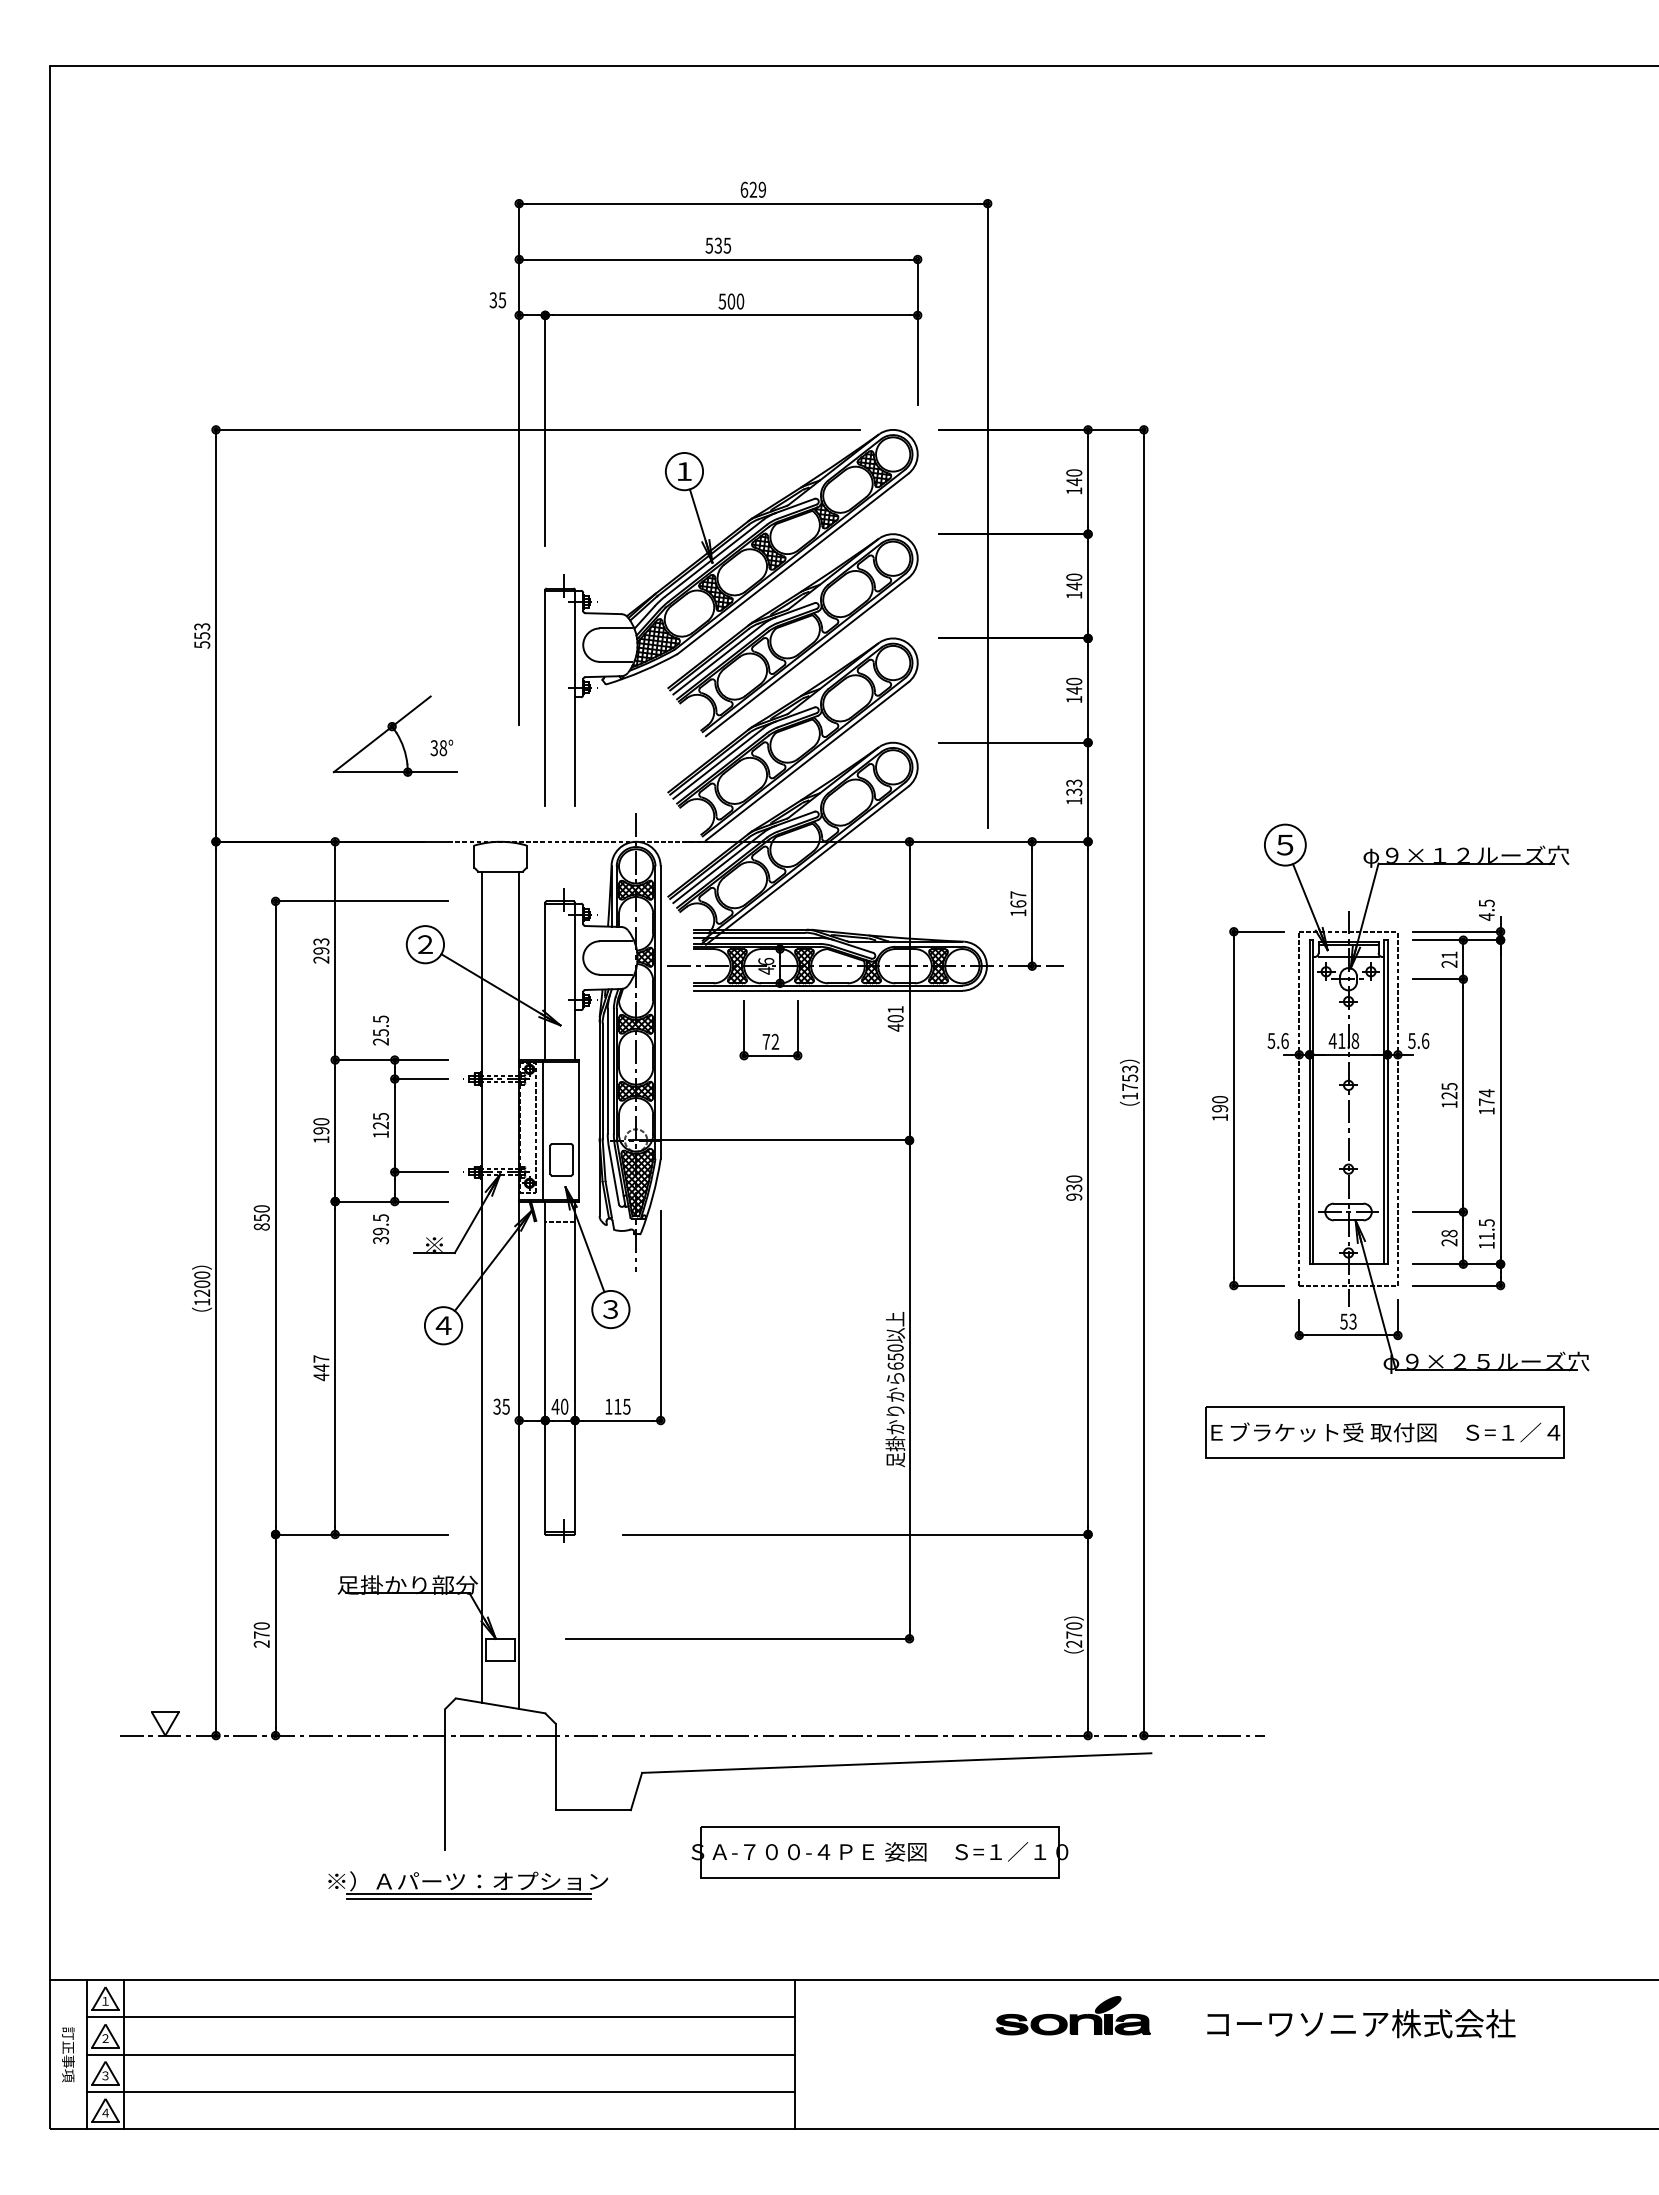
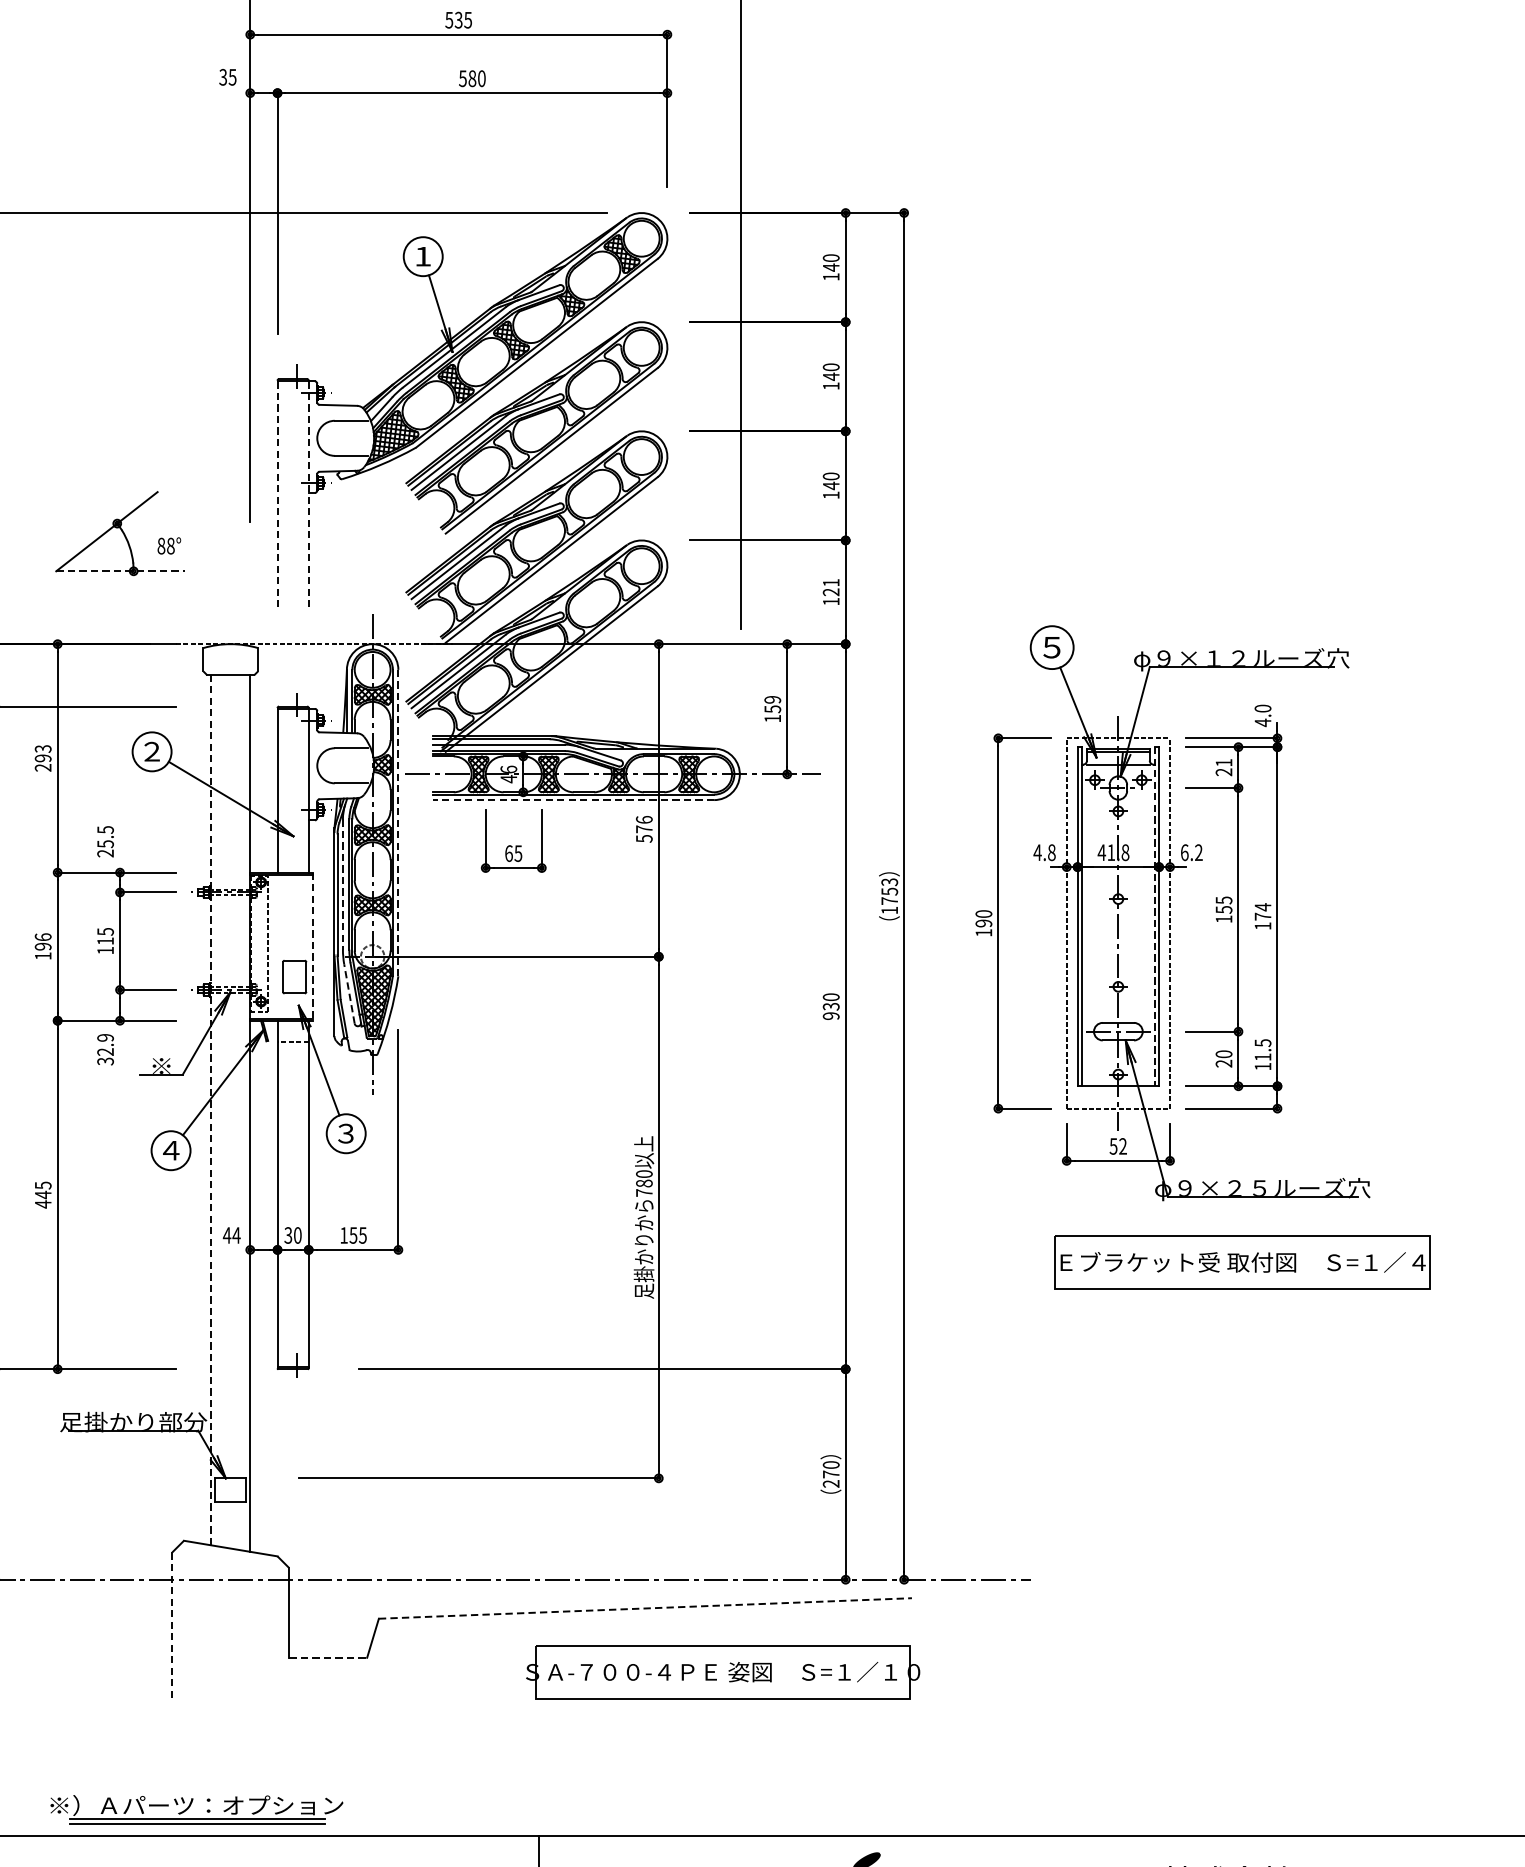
text: (731, 301) -> (472, 78), 500 -> 580
line: (545, 698) -> (277, 494), solid -> dashed
line: (575, 698) -> (309, 494), solid -> dashed
text: (434, 747) -> (161, 545), 38° -> 88°
line: (395, 772) -> (120, 571), solid -> dashed
text: (1074, 787) -> (831, 587), 133 -> 121
text: (1018, 899) -> (772, 704), 167 -> 159
text: (1486, 903) -> (1262, 708), 4.5 -> 4.0
line: (827, 990) -> (572, 799), solid -> dashed
line: (660, 1013) -> (398, 823), solid -> dashed
text: (895, 1018) -> (644, 829), 401 -> 576
text: (770, 1041) -> (513, 853), 72 -> 65
text: (1277, 1041) -> (1043, 853), 5.6 -> 4.8
text: (1418, 1041) -> (1191, 853), 5.6 -> 6.2
line: (607, 1071) -> (342, 884), solid -> dashed
text: (1449, 1095) -> (1224, 909), 125 -> 155
line: (1383, 1102) -> (1154, 917), solid -> dashed
text: (321, 1121) -> (43, 936), 190 -> 196
text: (380, 1125) -> (105, 941), 125 -> 115
line: (543, 1130) -> (275, 946), removed
line: (578, 1130) -> (312, 946), solid -> dashed
line: (613, 1176) -> (348, 994), solid -> dashed
text: (380, 1224) -> (105, 1044), 39.5 -> 32.9
text: (1449, 1233) -> (1224, 1054), 28 -> 20
line: (481, 1287) -> (210, 1110), solid -> dashed
text: (1352, 1321) -> (1122, 1146), 53 -> 52
text: (321, 1358) -> (43, 1184), 447 -> 445
text: (895, 1361) -> (644, 1188), 650 -> 780
text: (501, 1406) -> (231, 1235), 35 -> 44
text: (555, 1406) -> (288, 1235), 40 -> 30
text: (617, 1406) -> (353, 1235), 115 -> 155
part: (1384, 1432) -> (1241, 1262), moved
line: (896, 1763) -> (645, 1608), solid -> dashed
line: (444, 1780) -> (172, 1626), solid -> dashed
line: (594, 1810) -> (329, 1658), solid -> dashed
part: (879, 1852) -> (722, 1672), moved
part: (461, 1883) -> (189, 1807), moved

